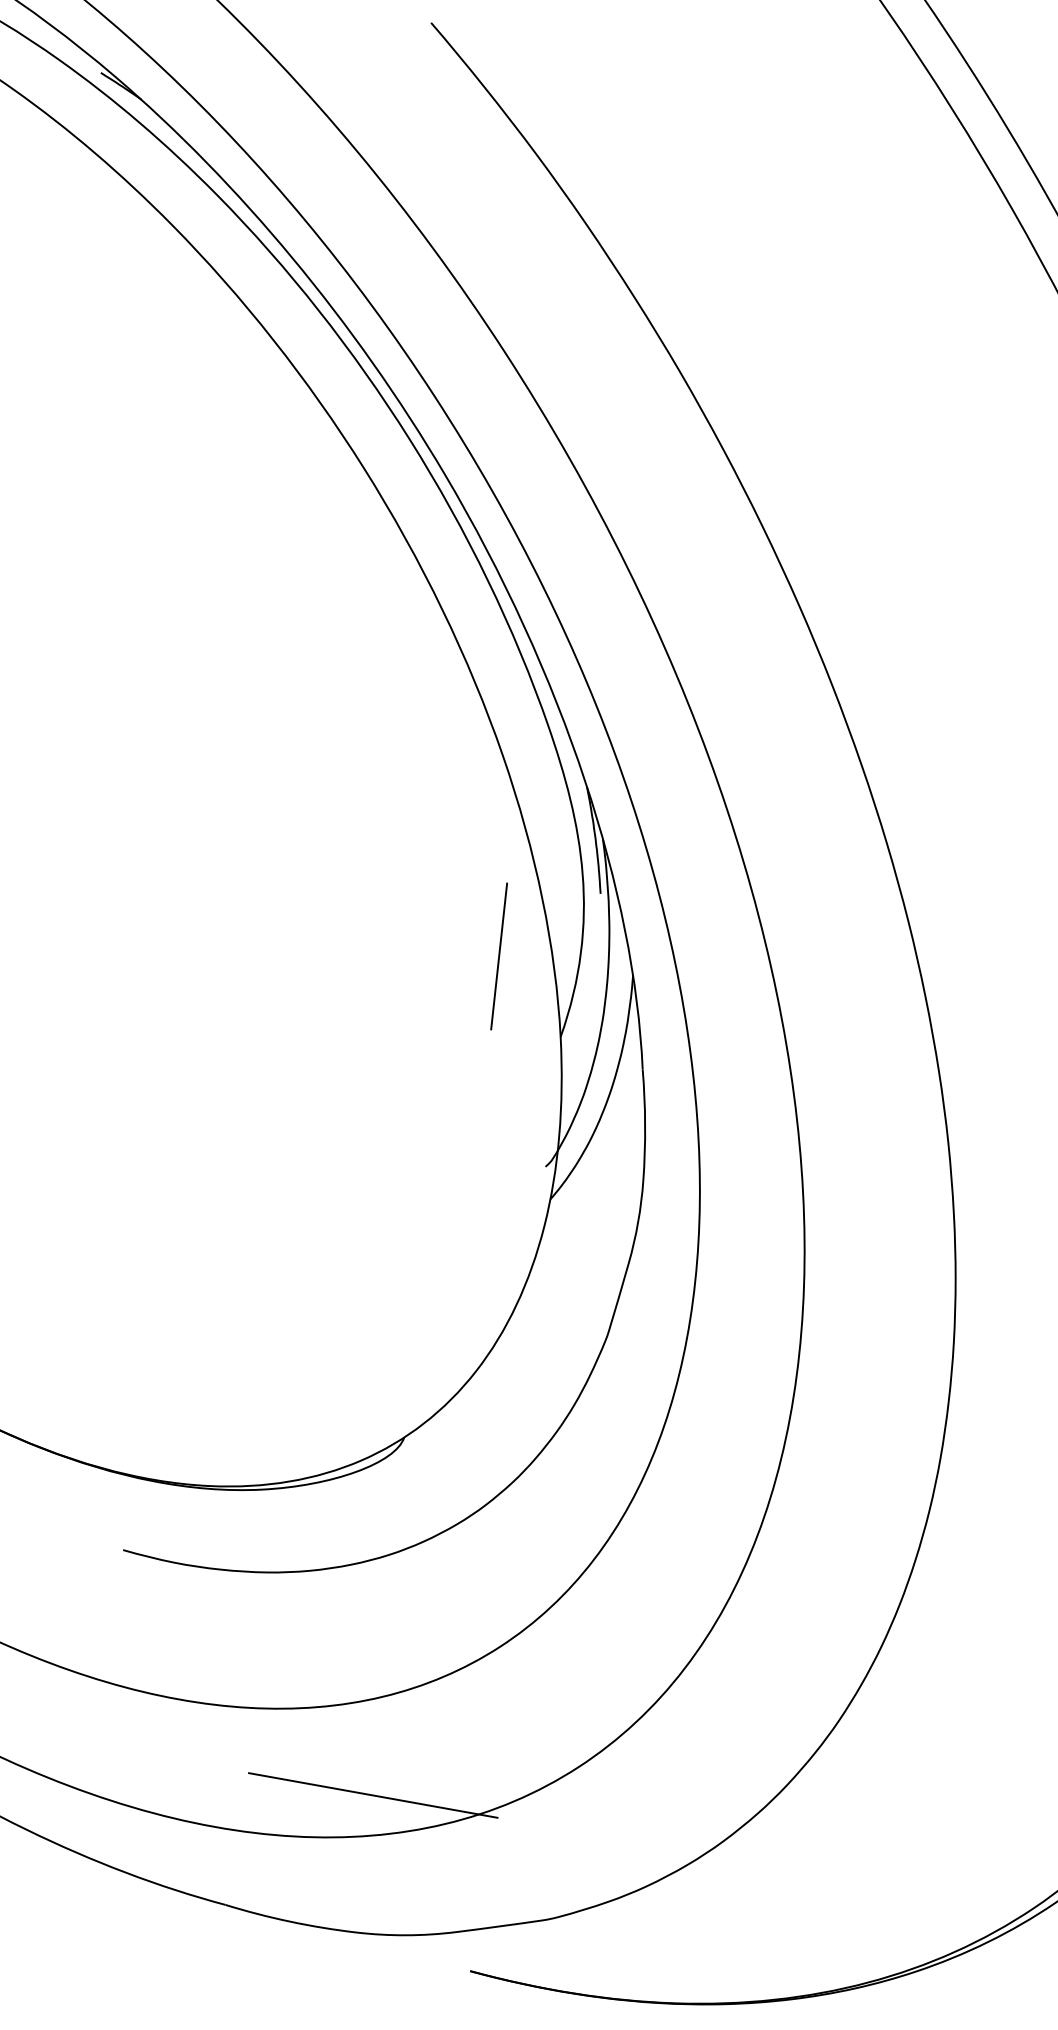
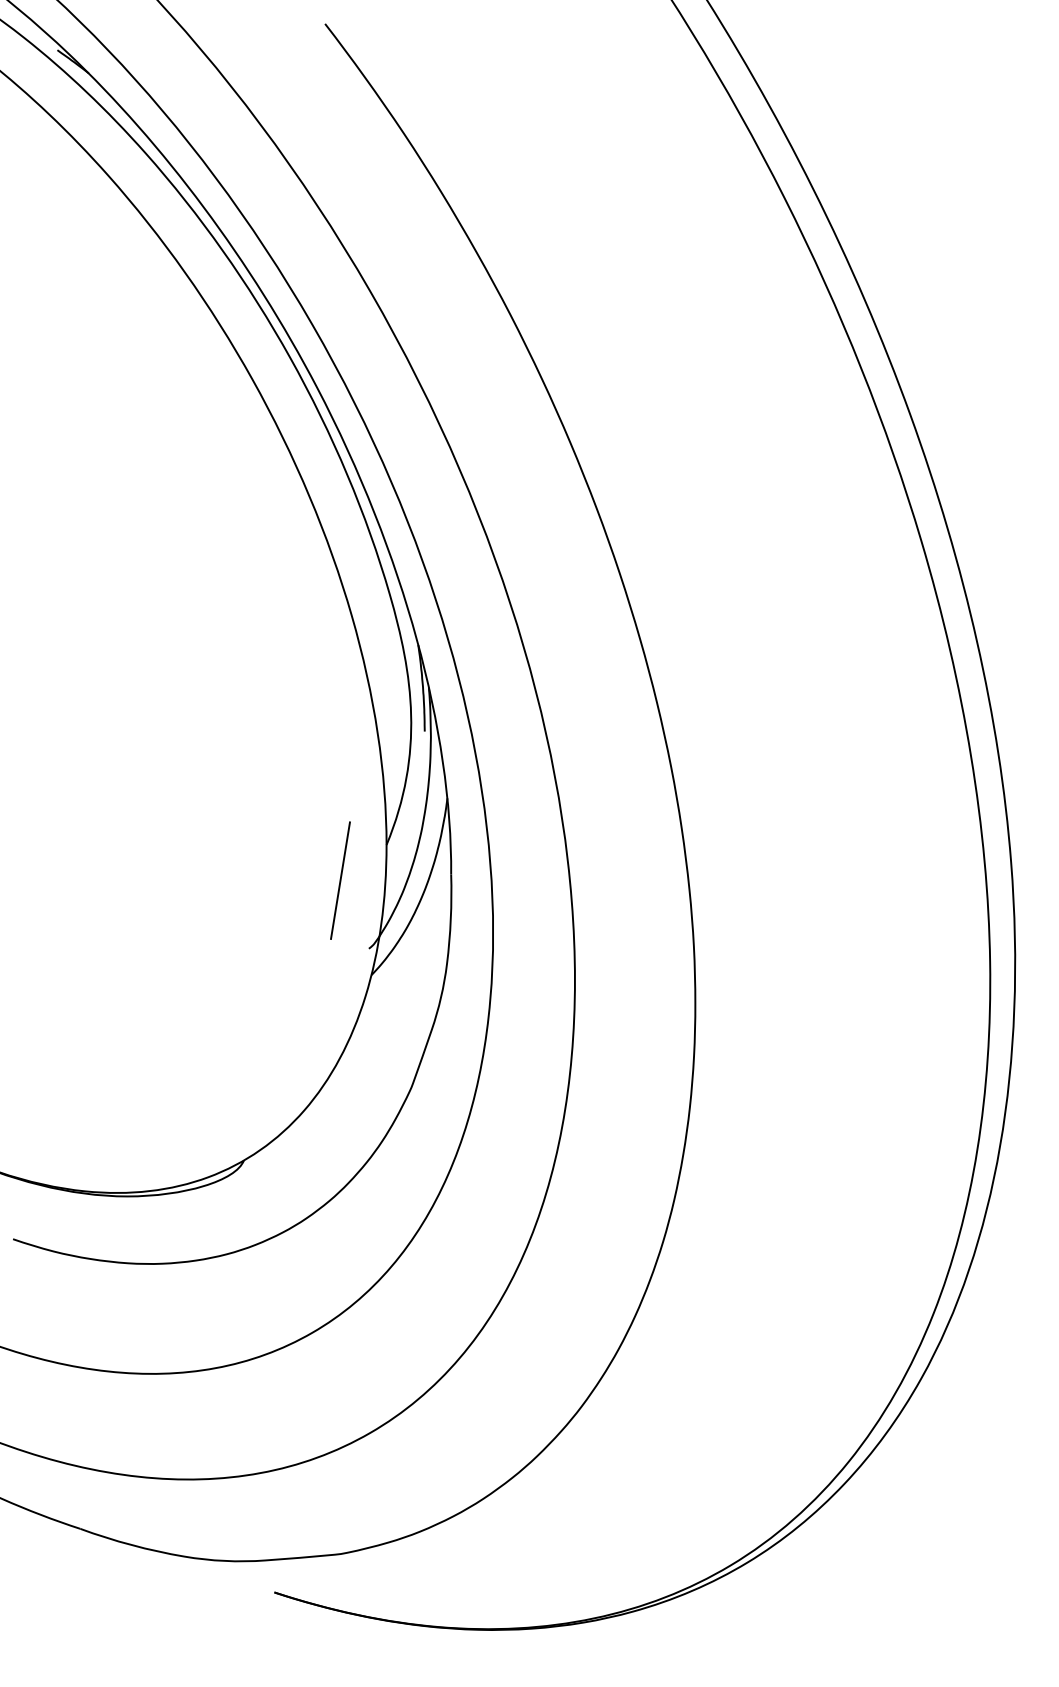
line: (499, 956) -> (340, 880), moved
line: (372, 1794) -> (203, 1446), removed

